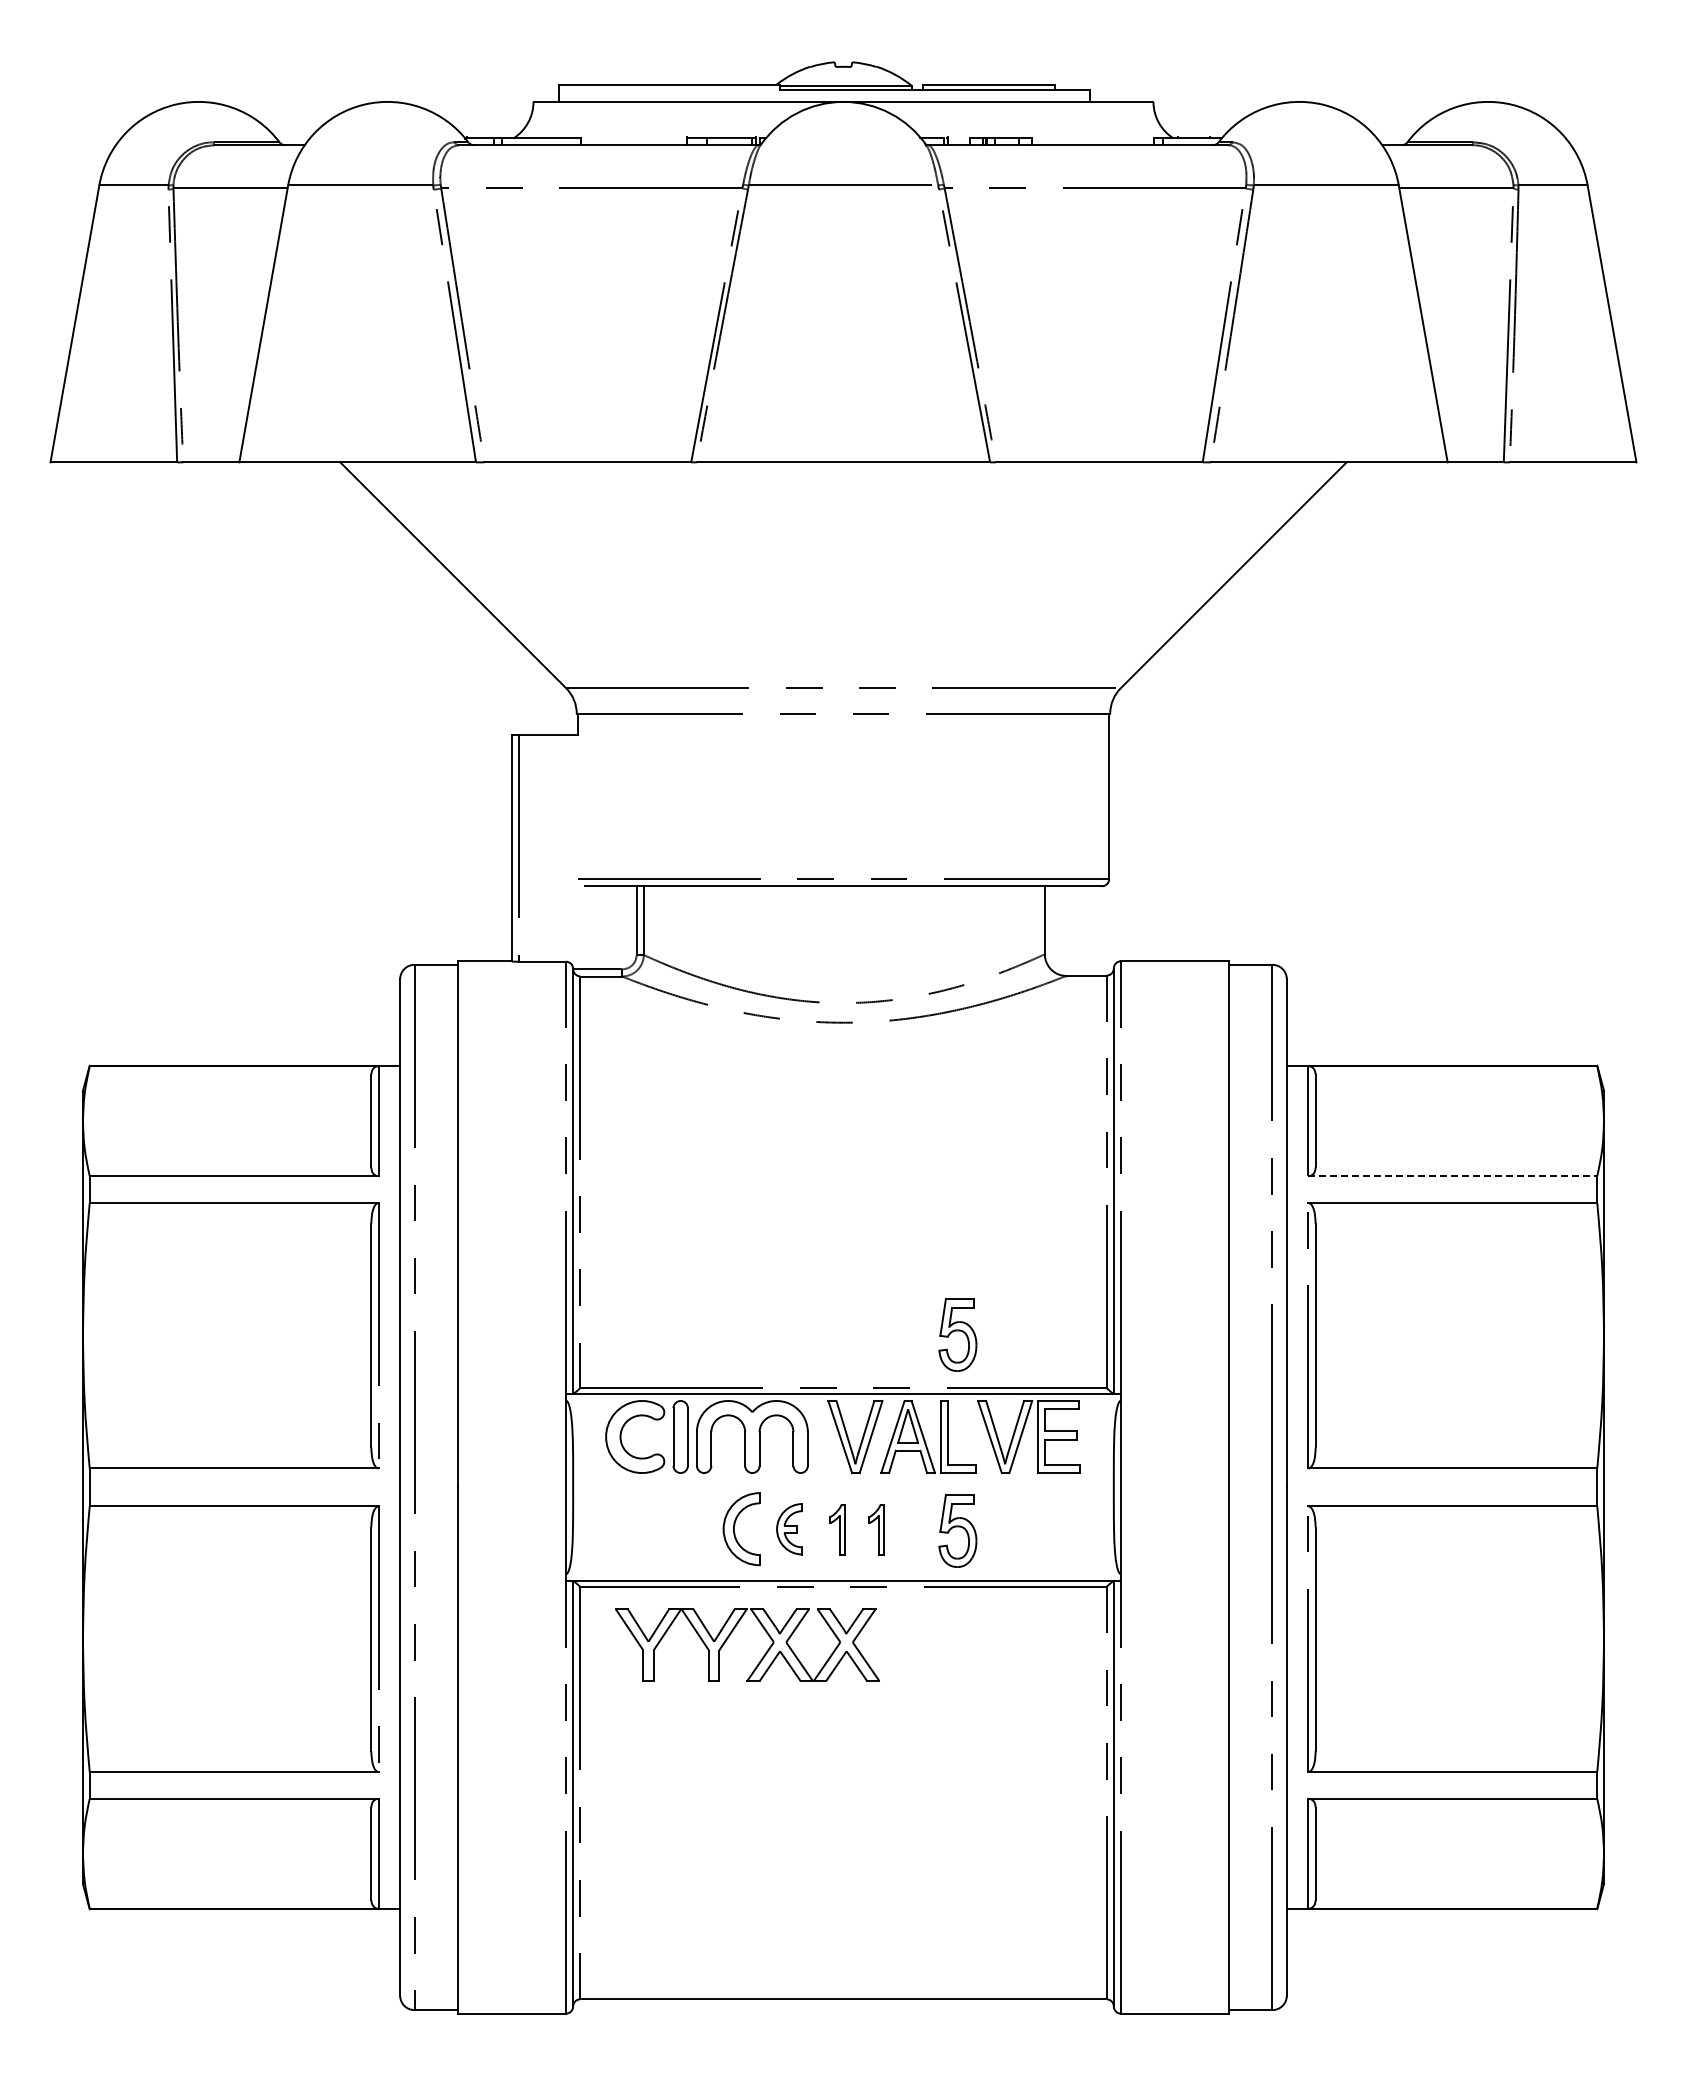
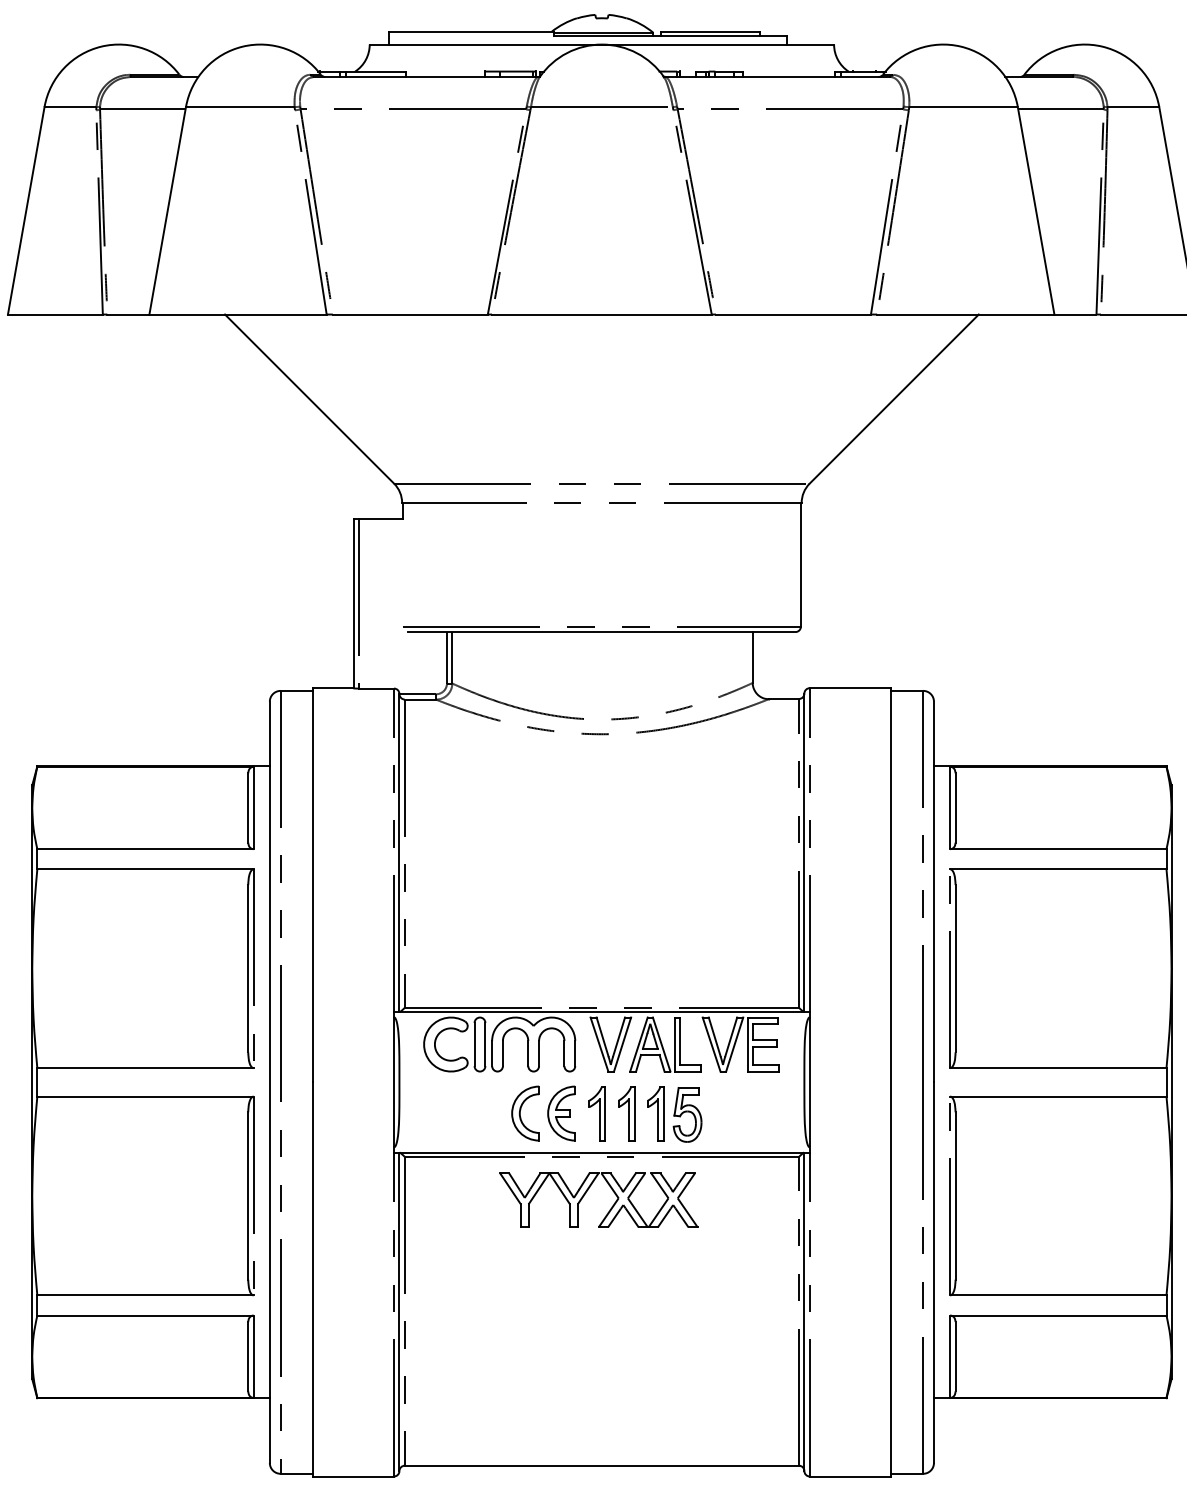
line: (1453, 1176) -> (1058, 849), dashed -> solid
part: (957, 1334) -> (687, 967), removed
part: (789, 1529) -> (561, 1113), size x1.43
part: (837, 1529) -> (597, 1113), size x1.43
part: (876, 1529) -> (626, 1113), size x1.43
part: (915, 1529) -> (655, 1113), added
part: (731, 1634) -> (586, 1192), moved

